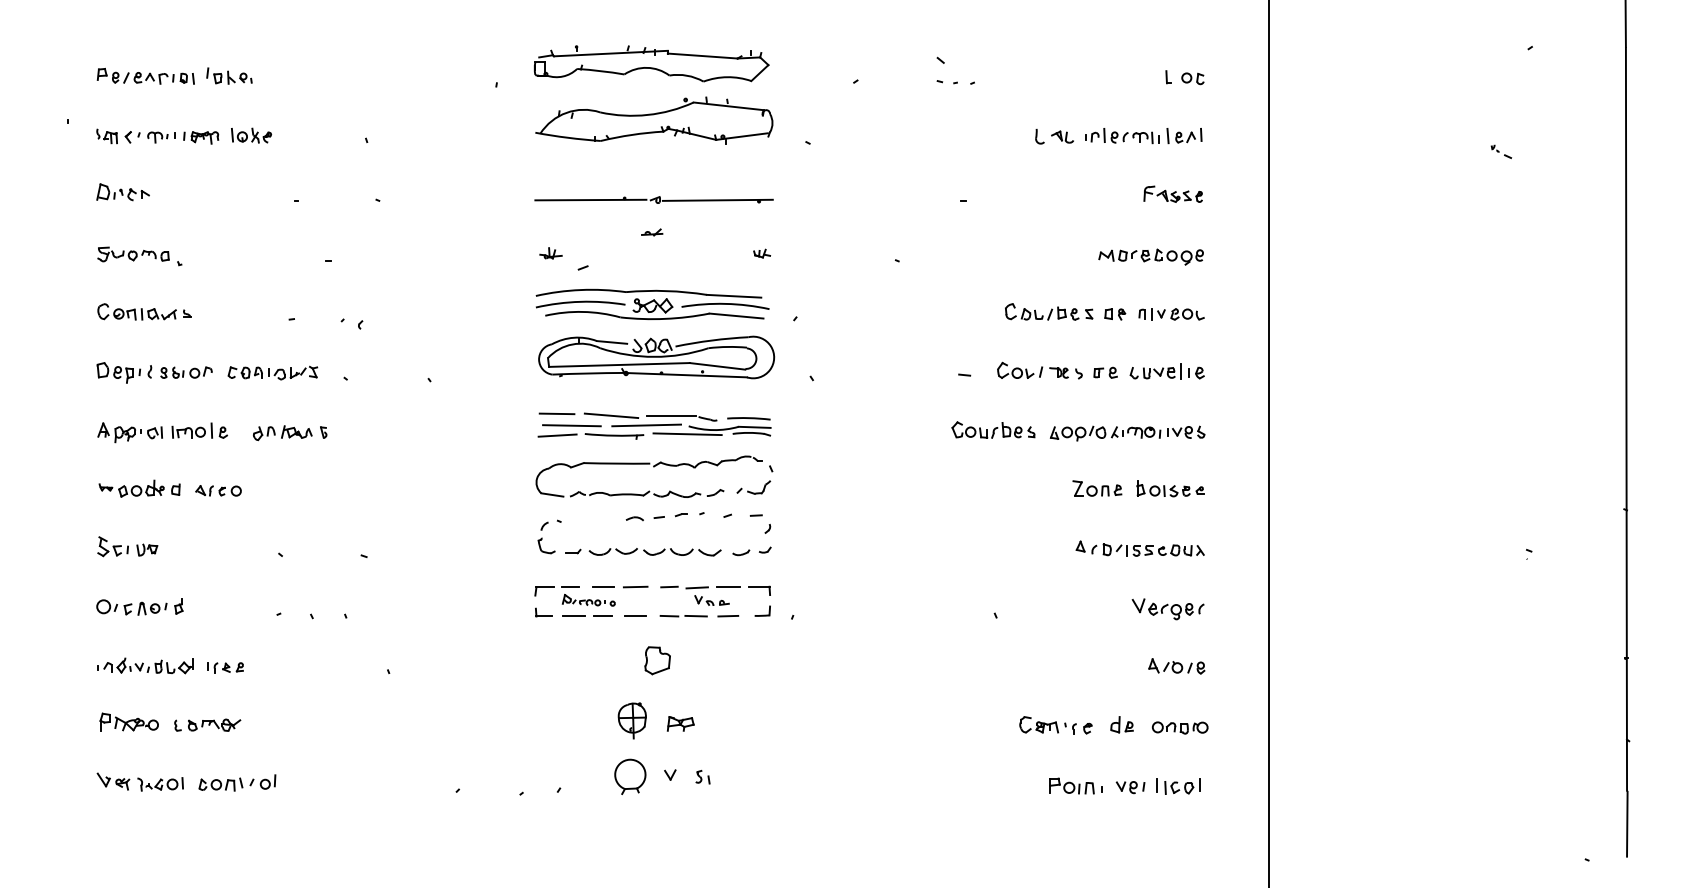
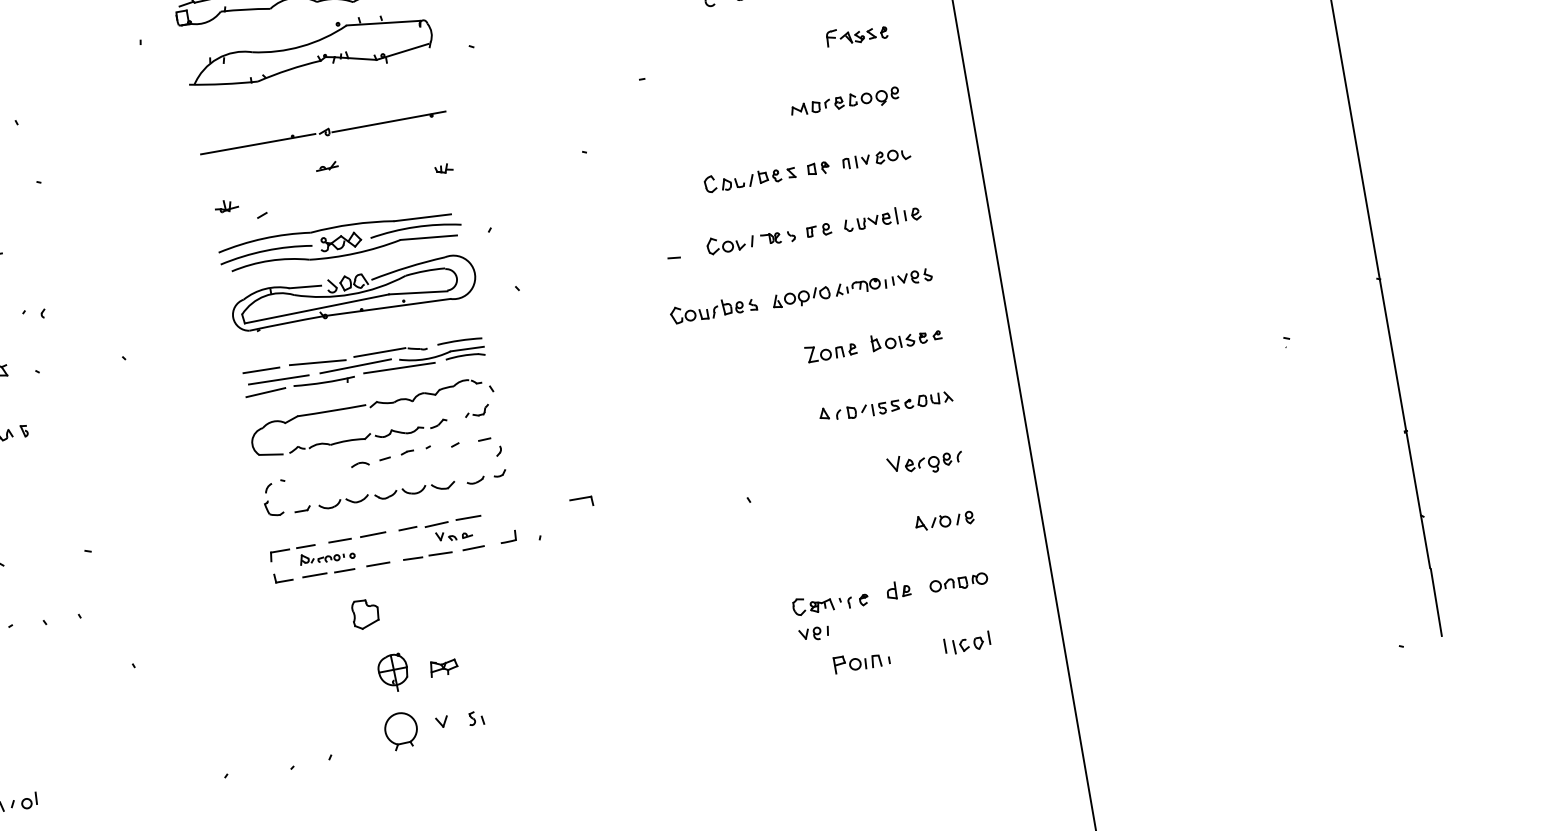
part: (753, 487) -> (476, 411), size x0.7
part: (759, 590) -> (581, 502), moved
part: (657, 660) -> (365, 613), moved
part: (1130, 787) -> (814, 633), moved

